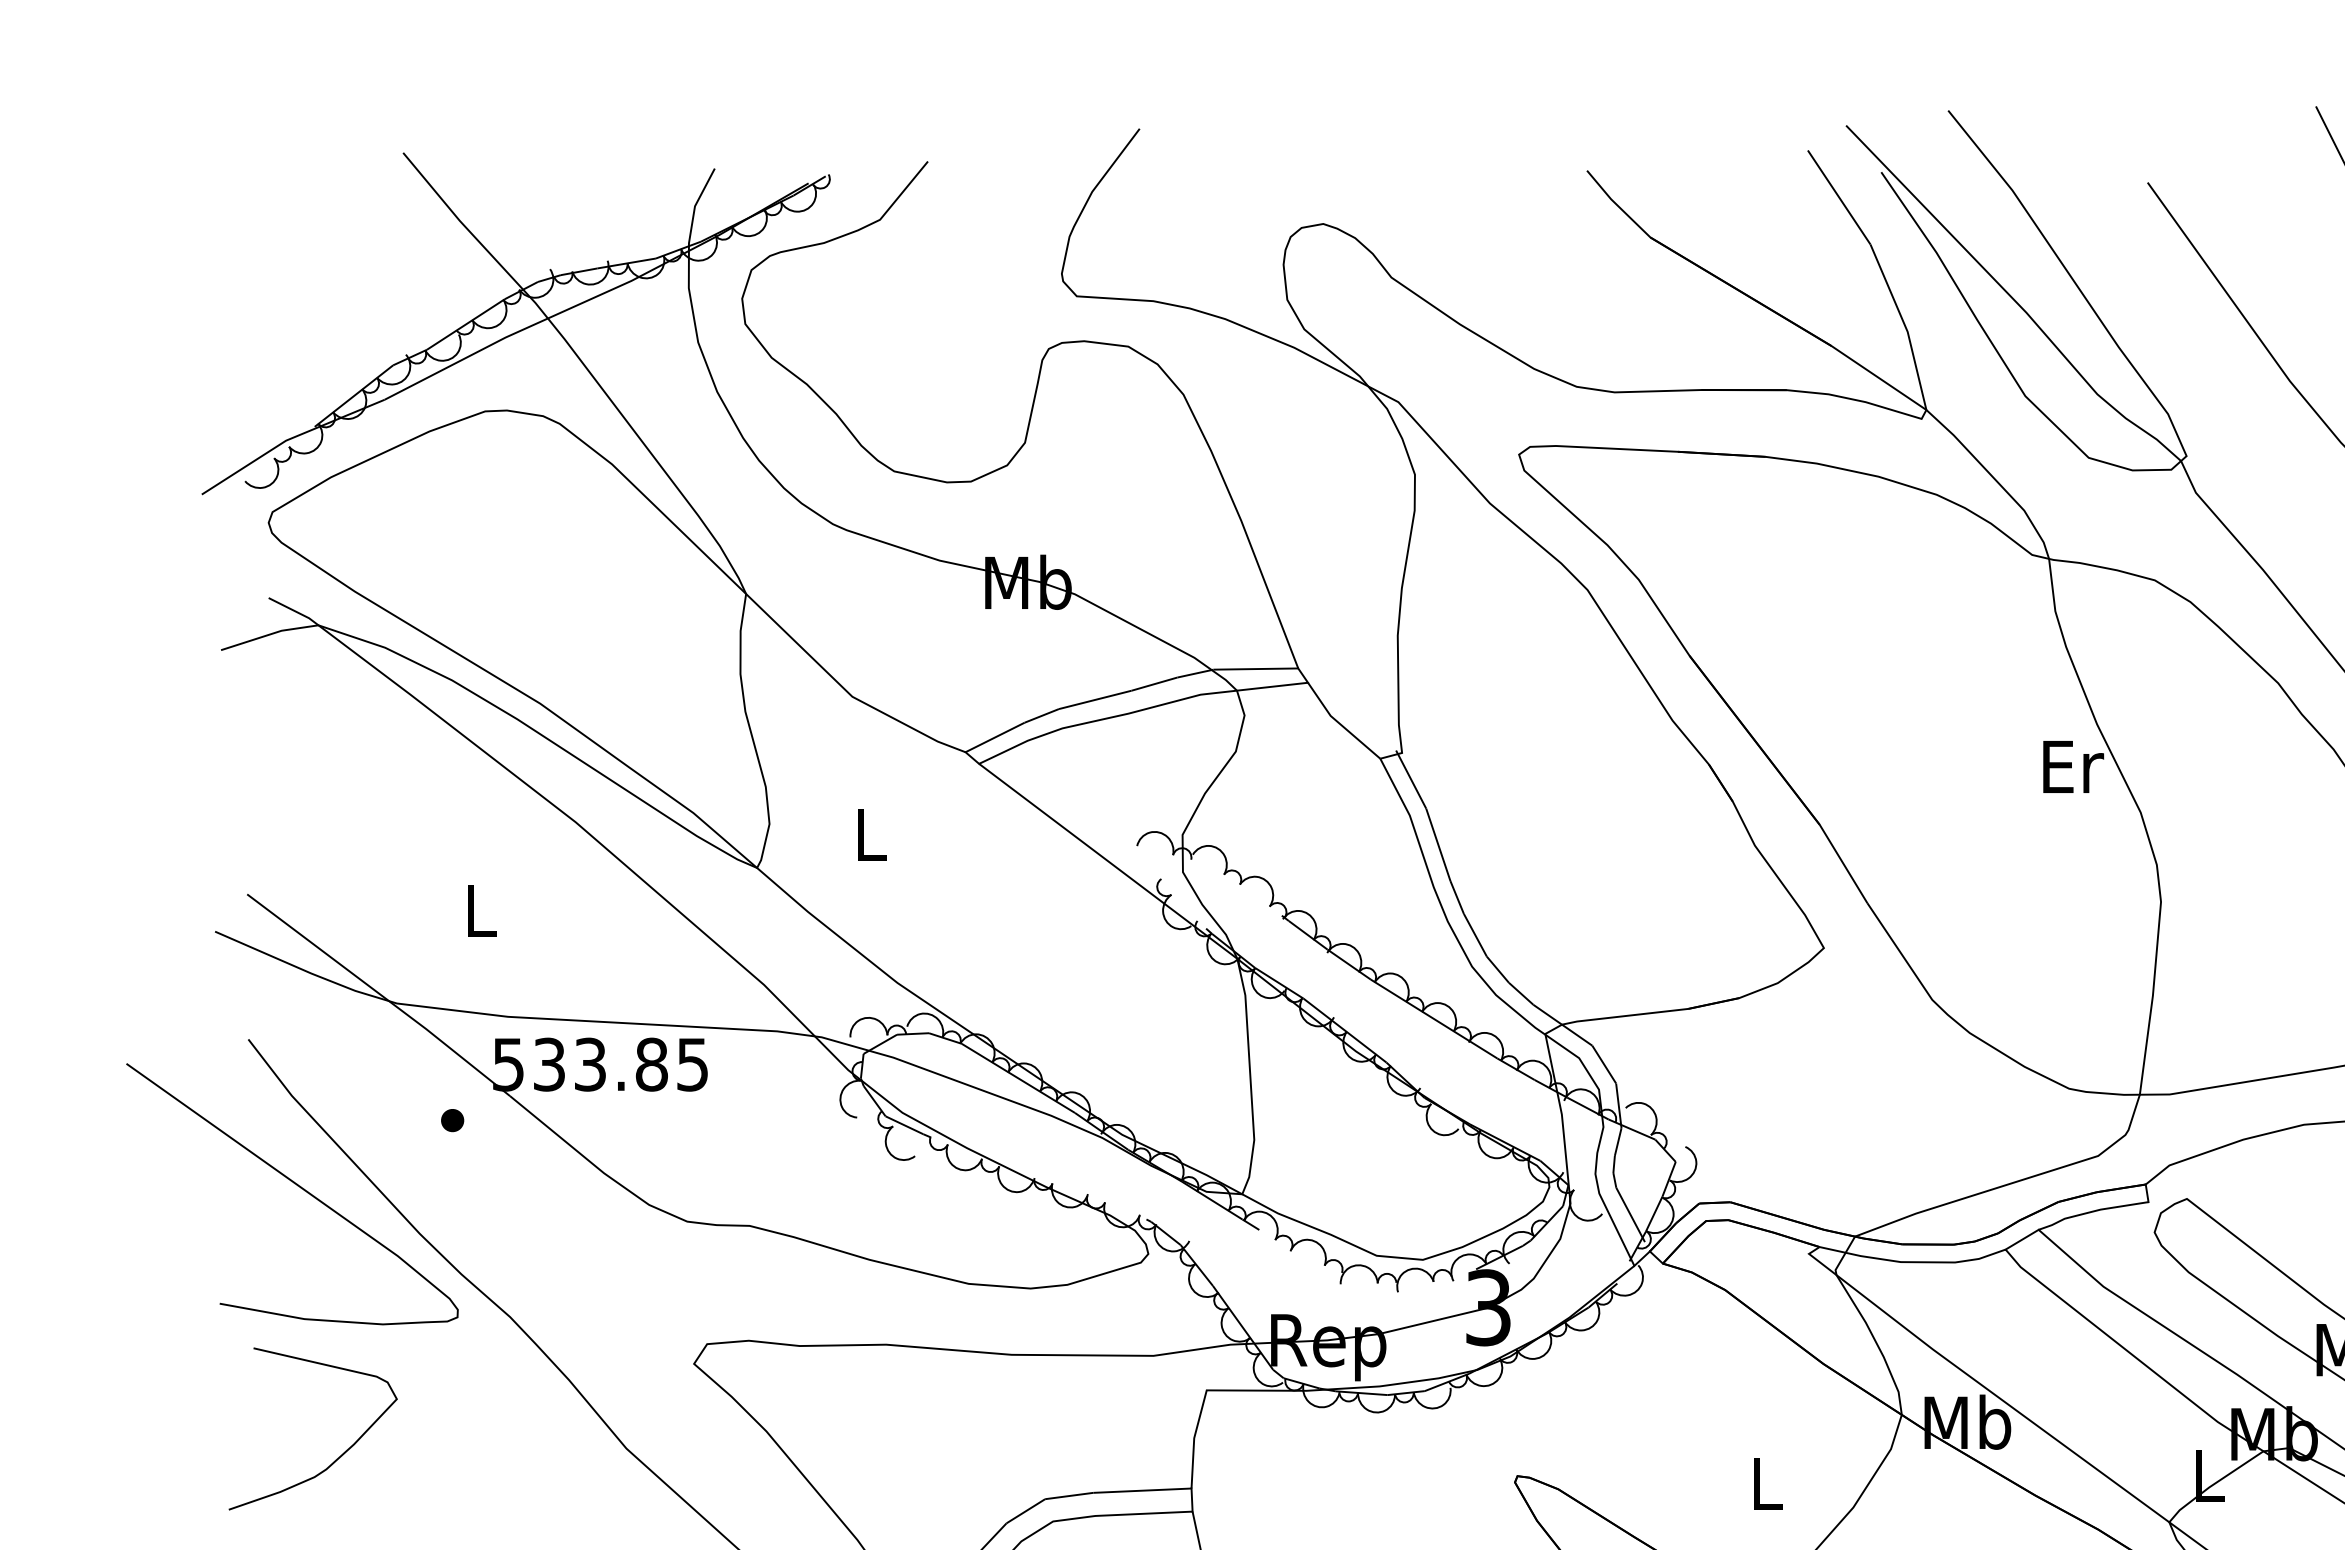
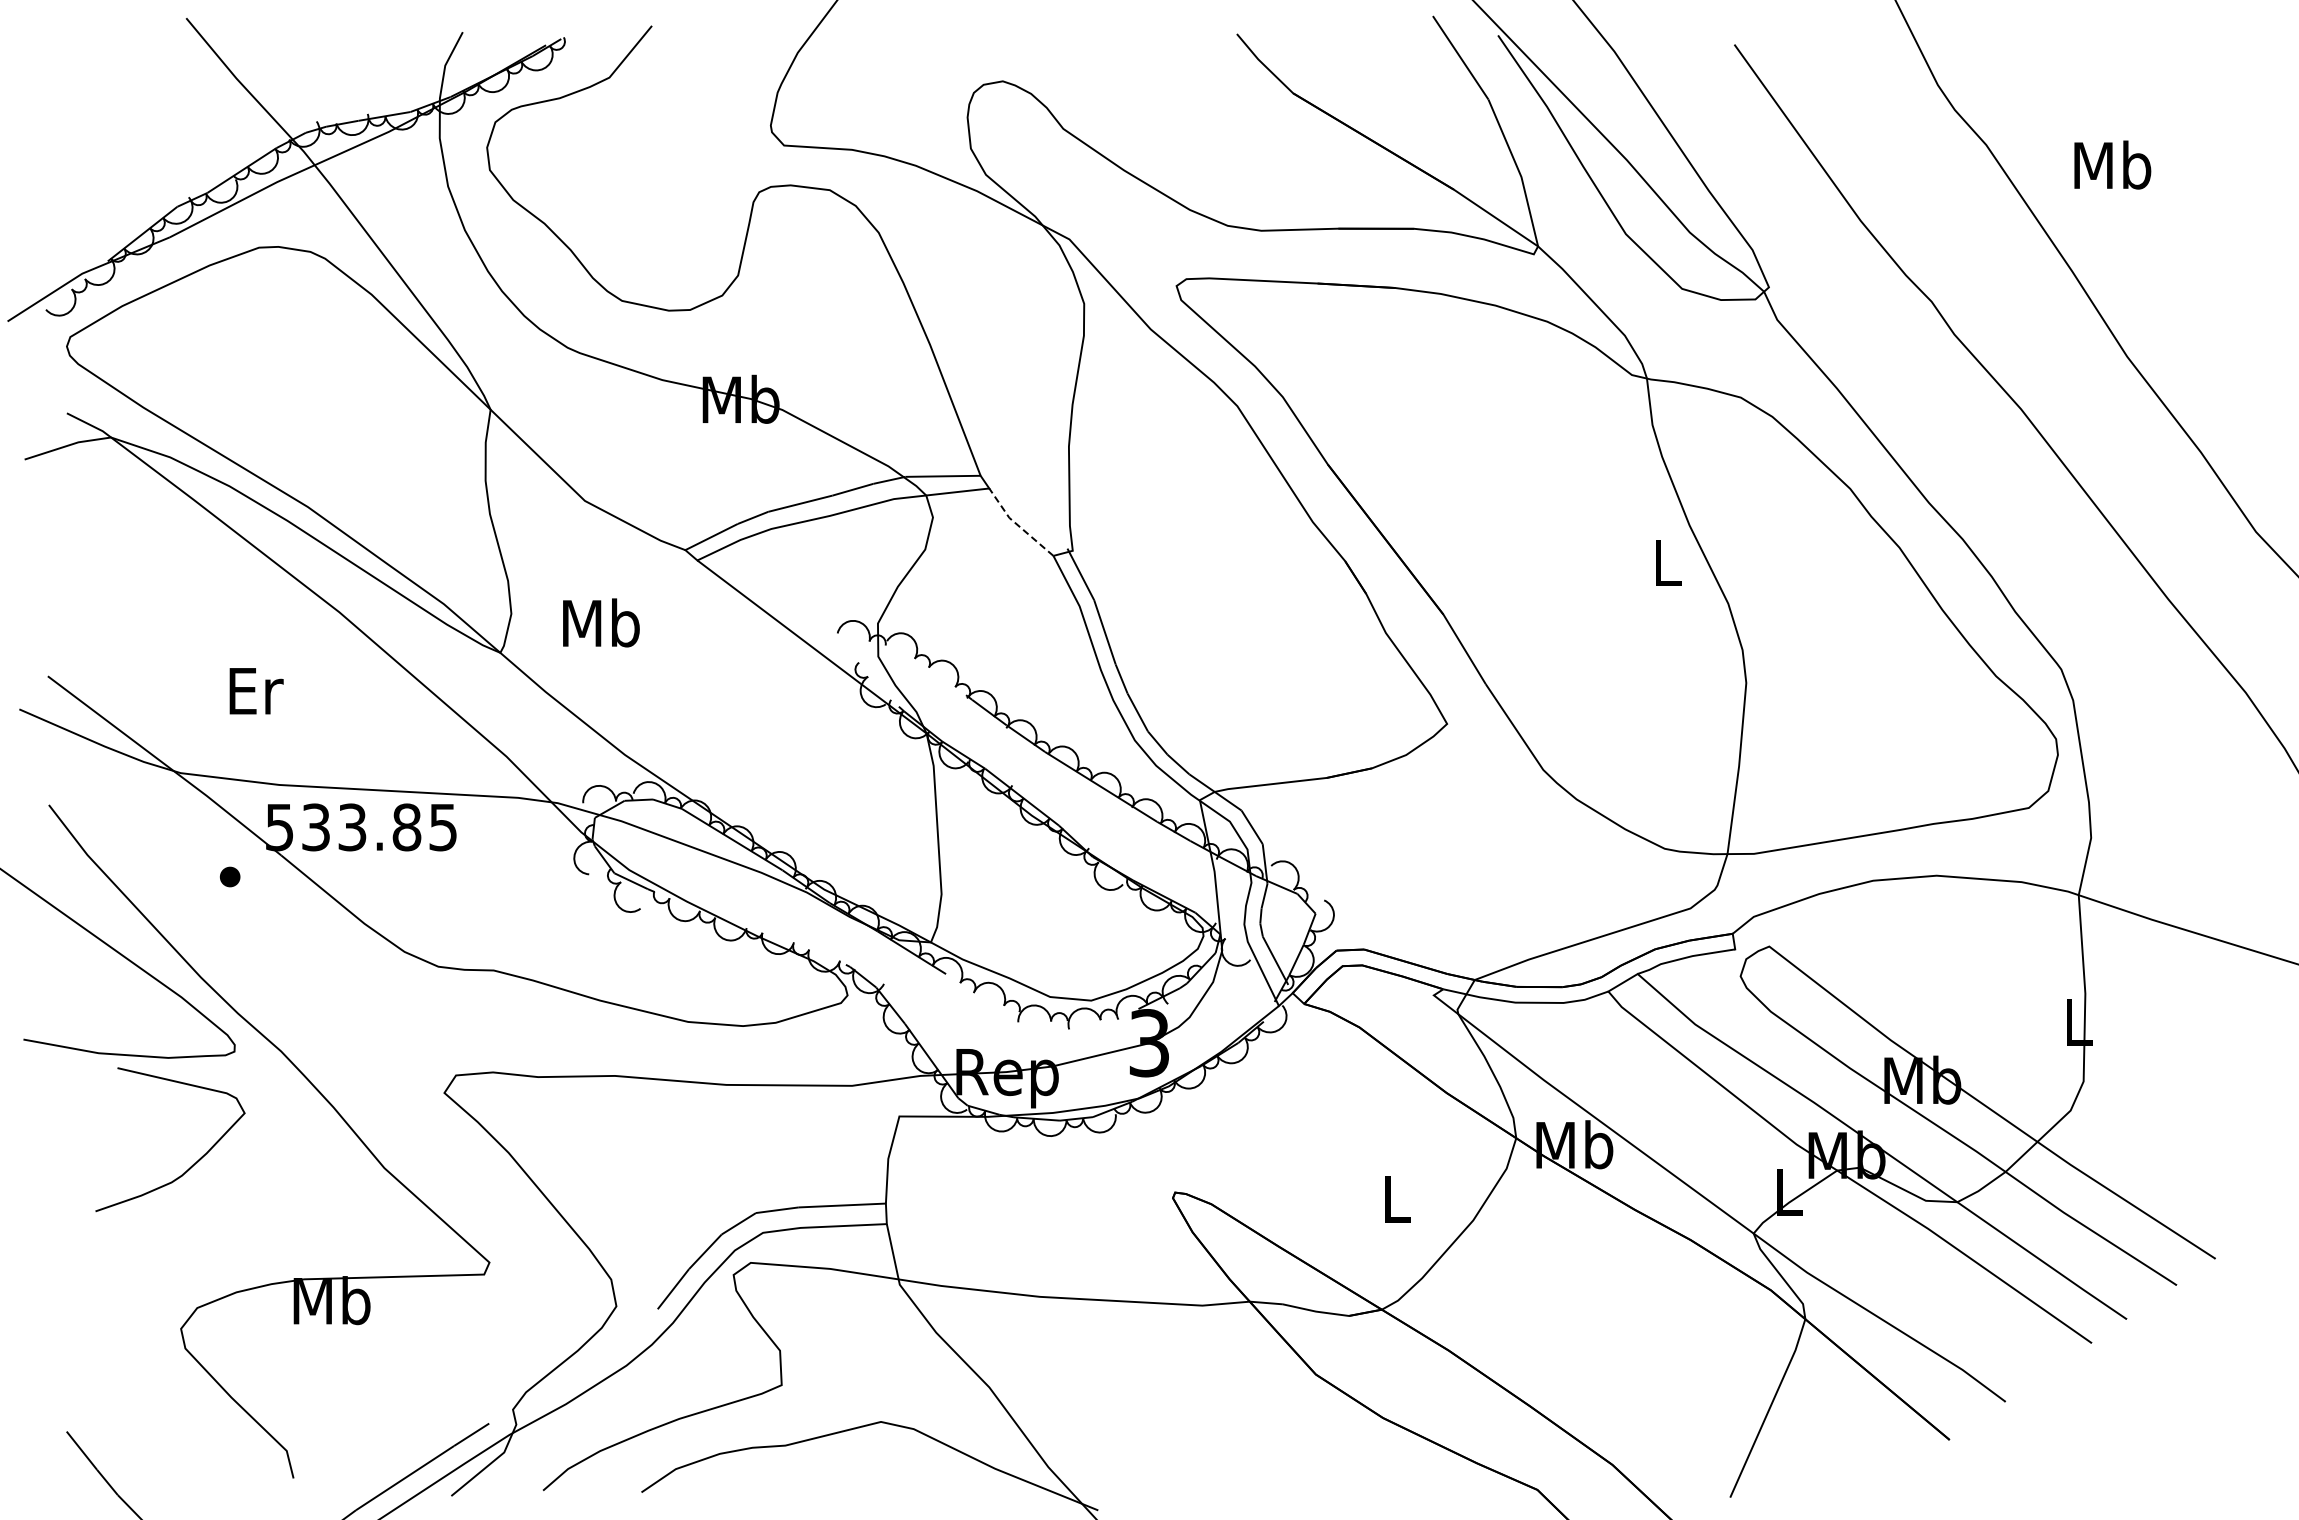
line: (1339, 724) -> (1017, 525), solid -> dashed
text: (2073, 767) -> (1668, 563), Er -> L
text: (871, 833) -> (601, 622), L -> Mb
text: (482, 911) -> (256, 691), L -> Er
curve: (338, 1456) -> (192, 1164), moved

